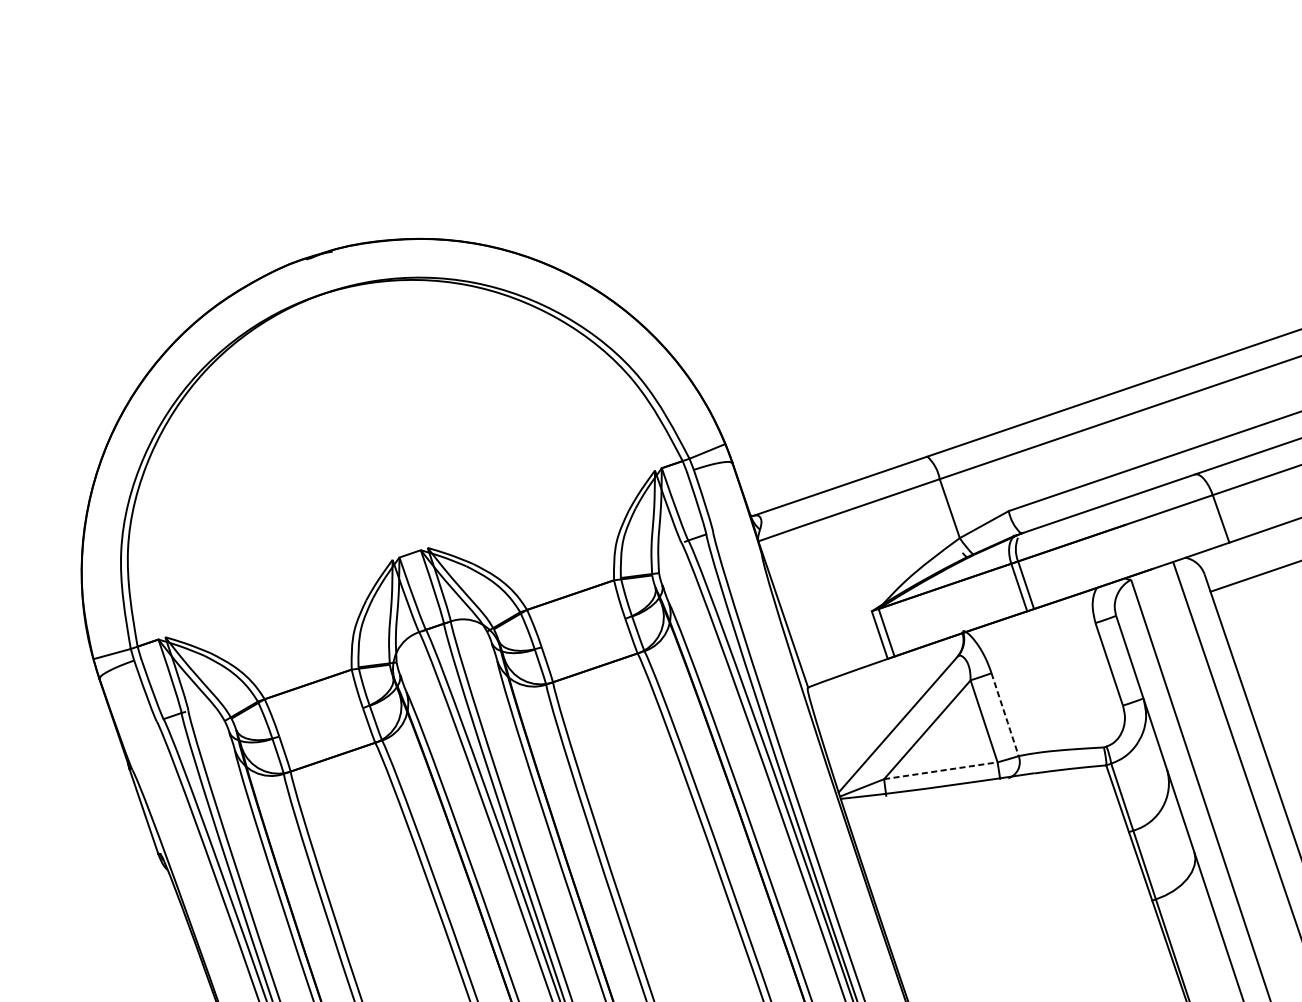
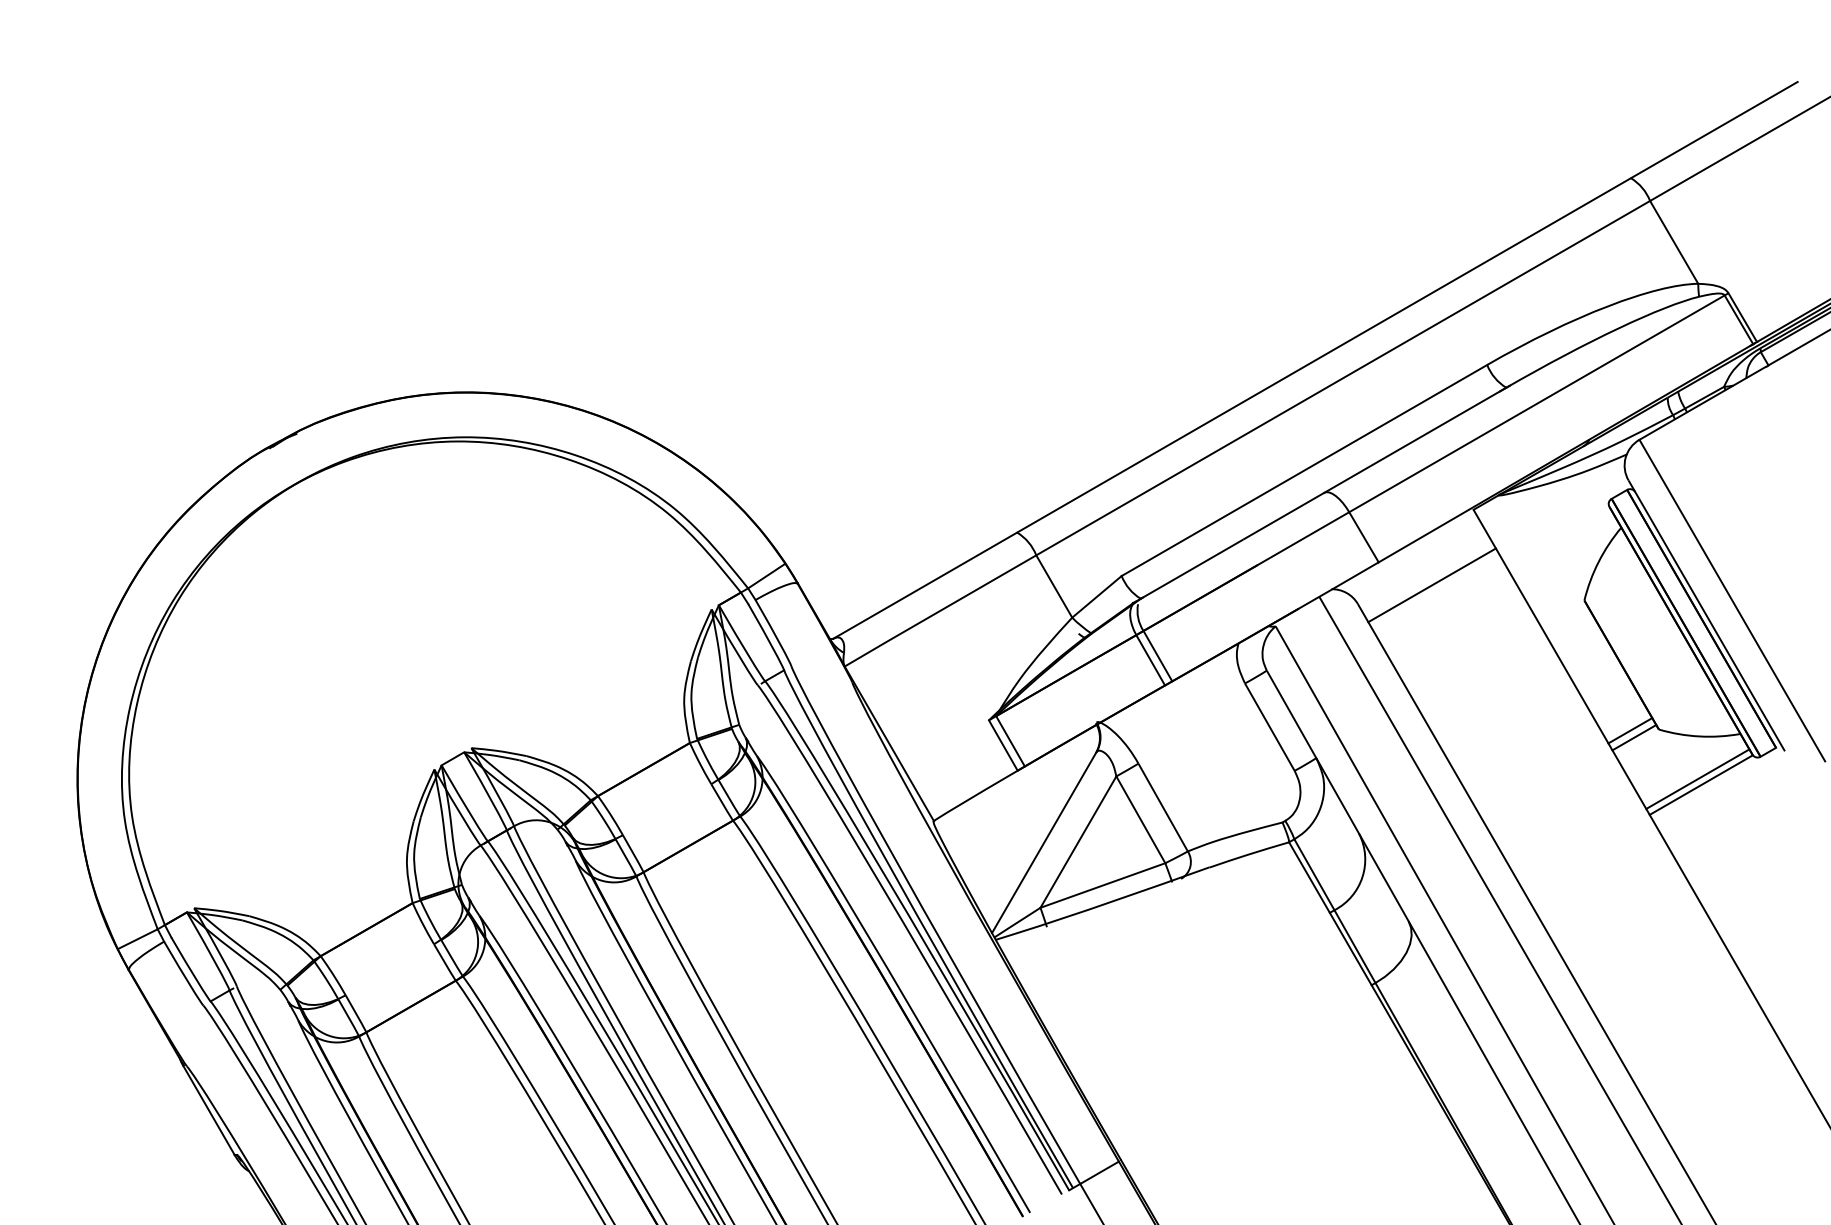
line: (1005, 715) -> (1163, 808), dashed -> solid
line: (941, 770) -> (1103, 885), dashed -> solid

